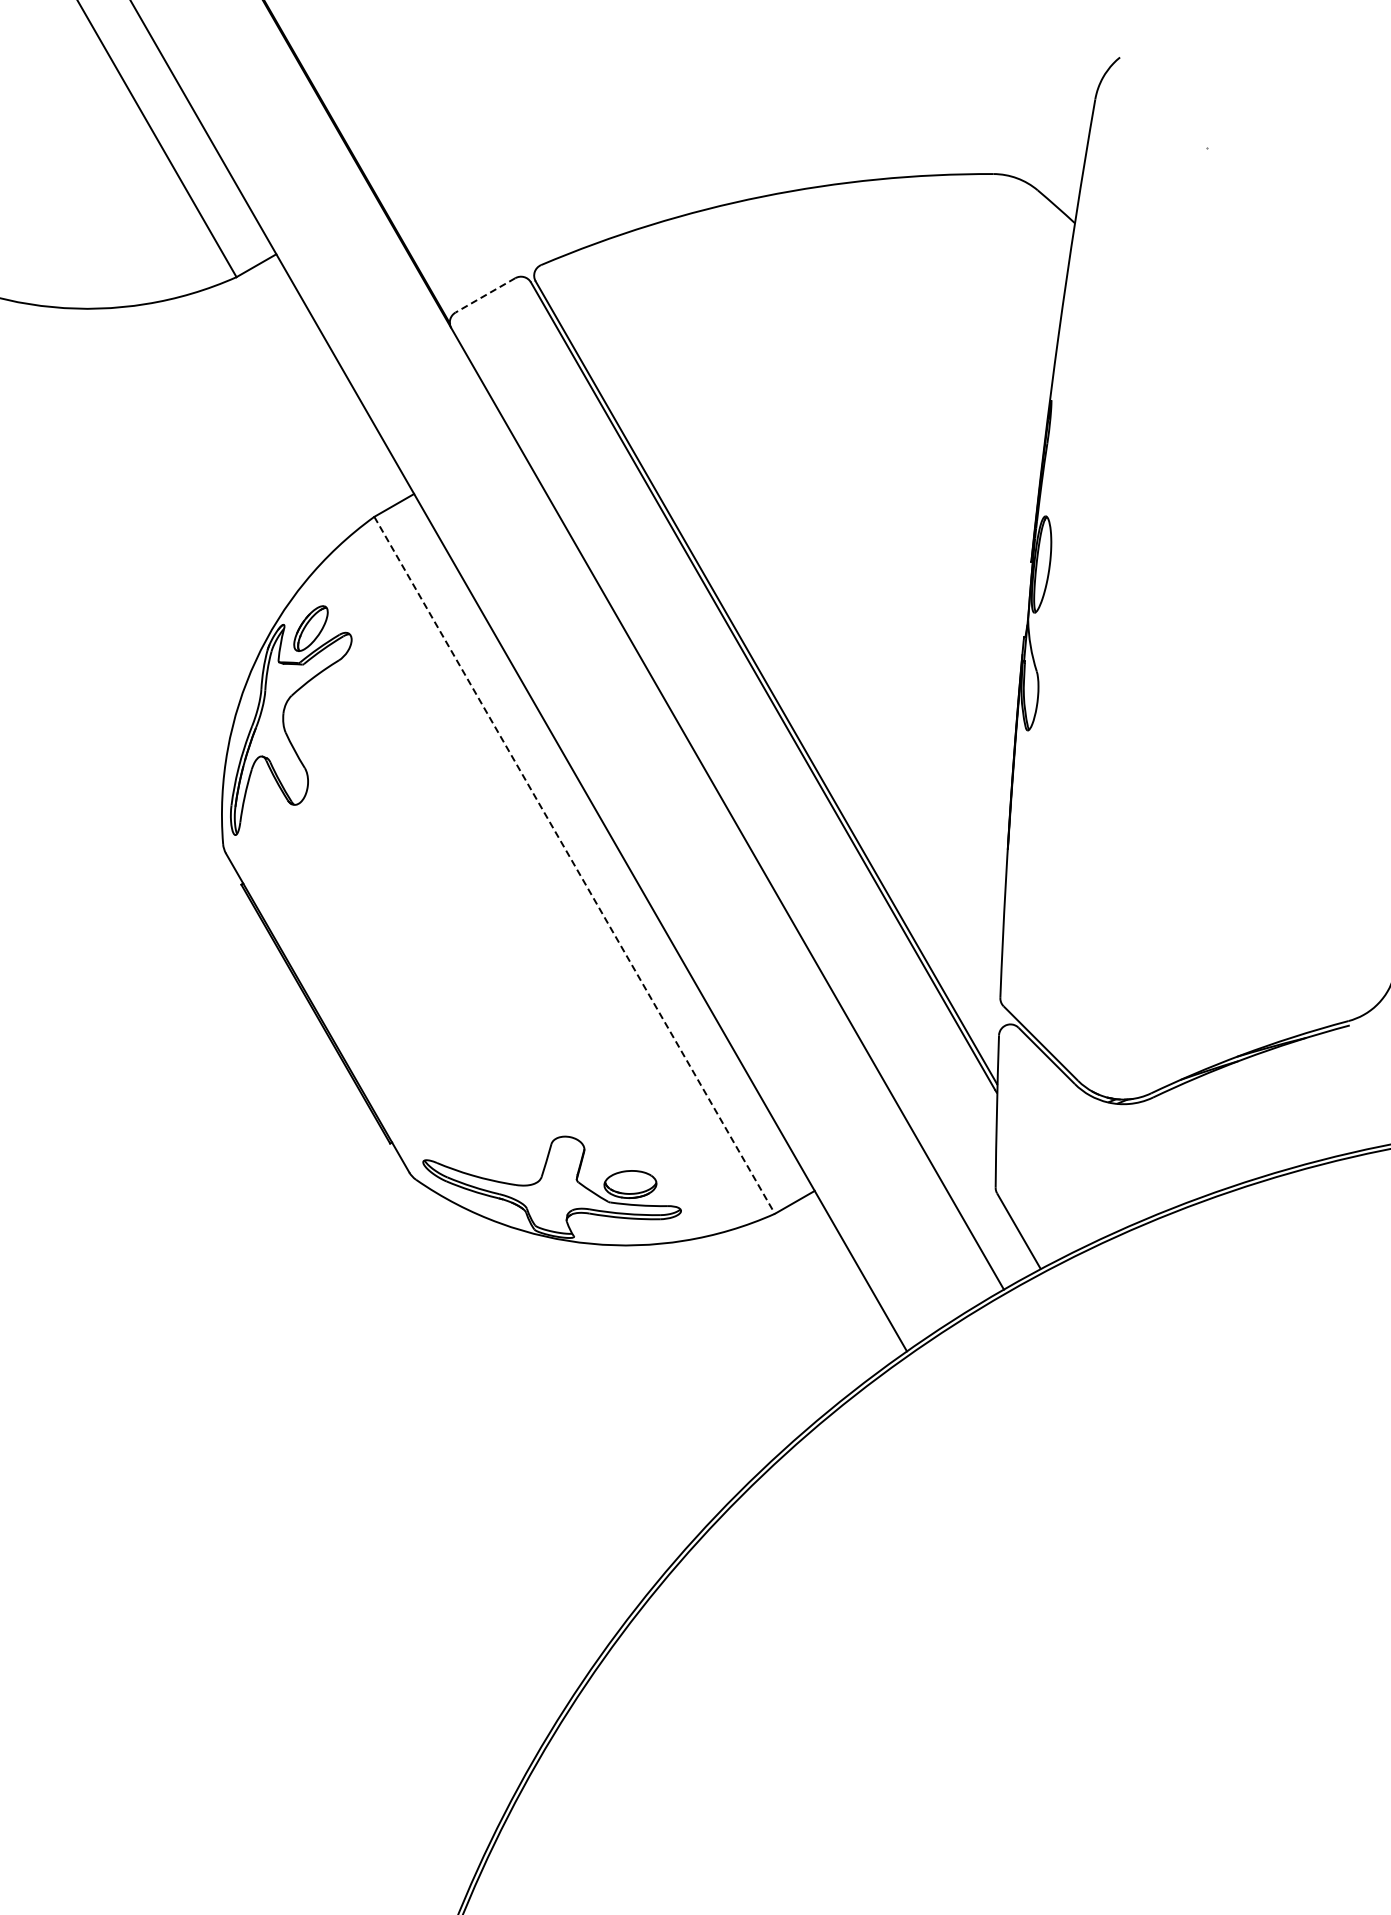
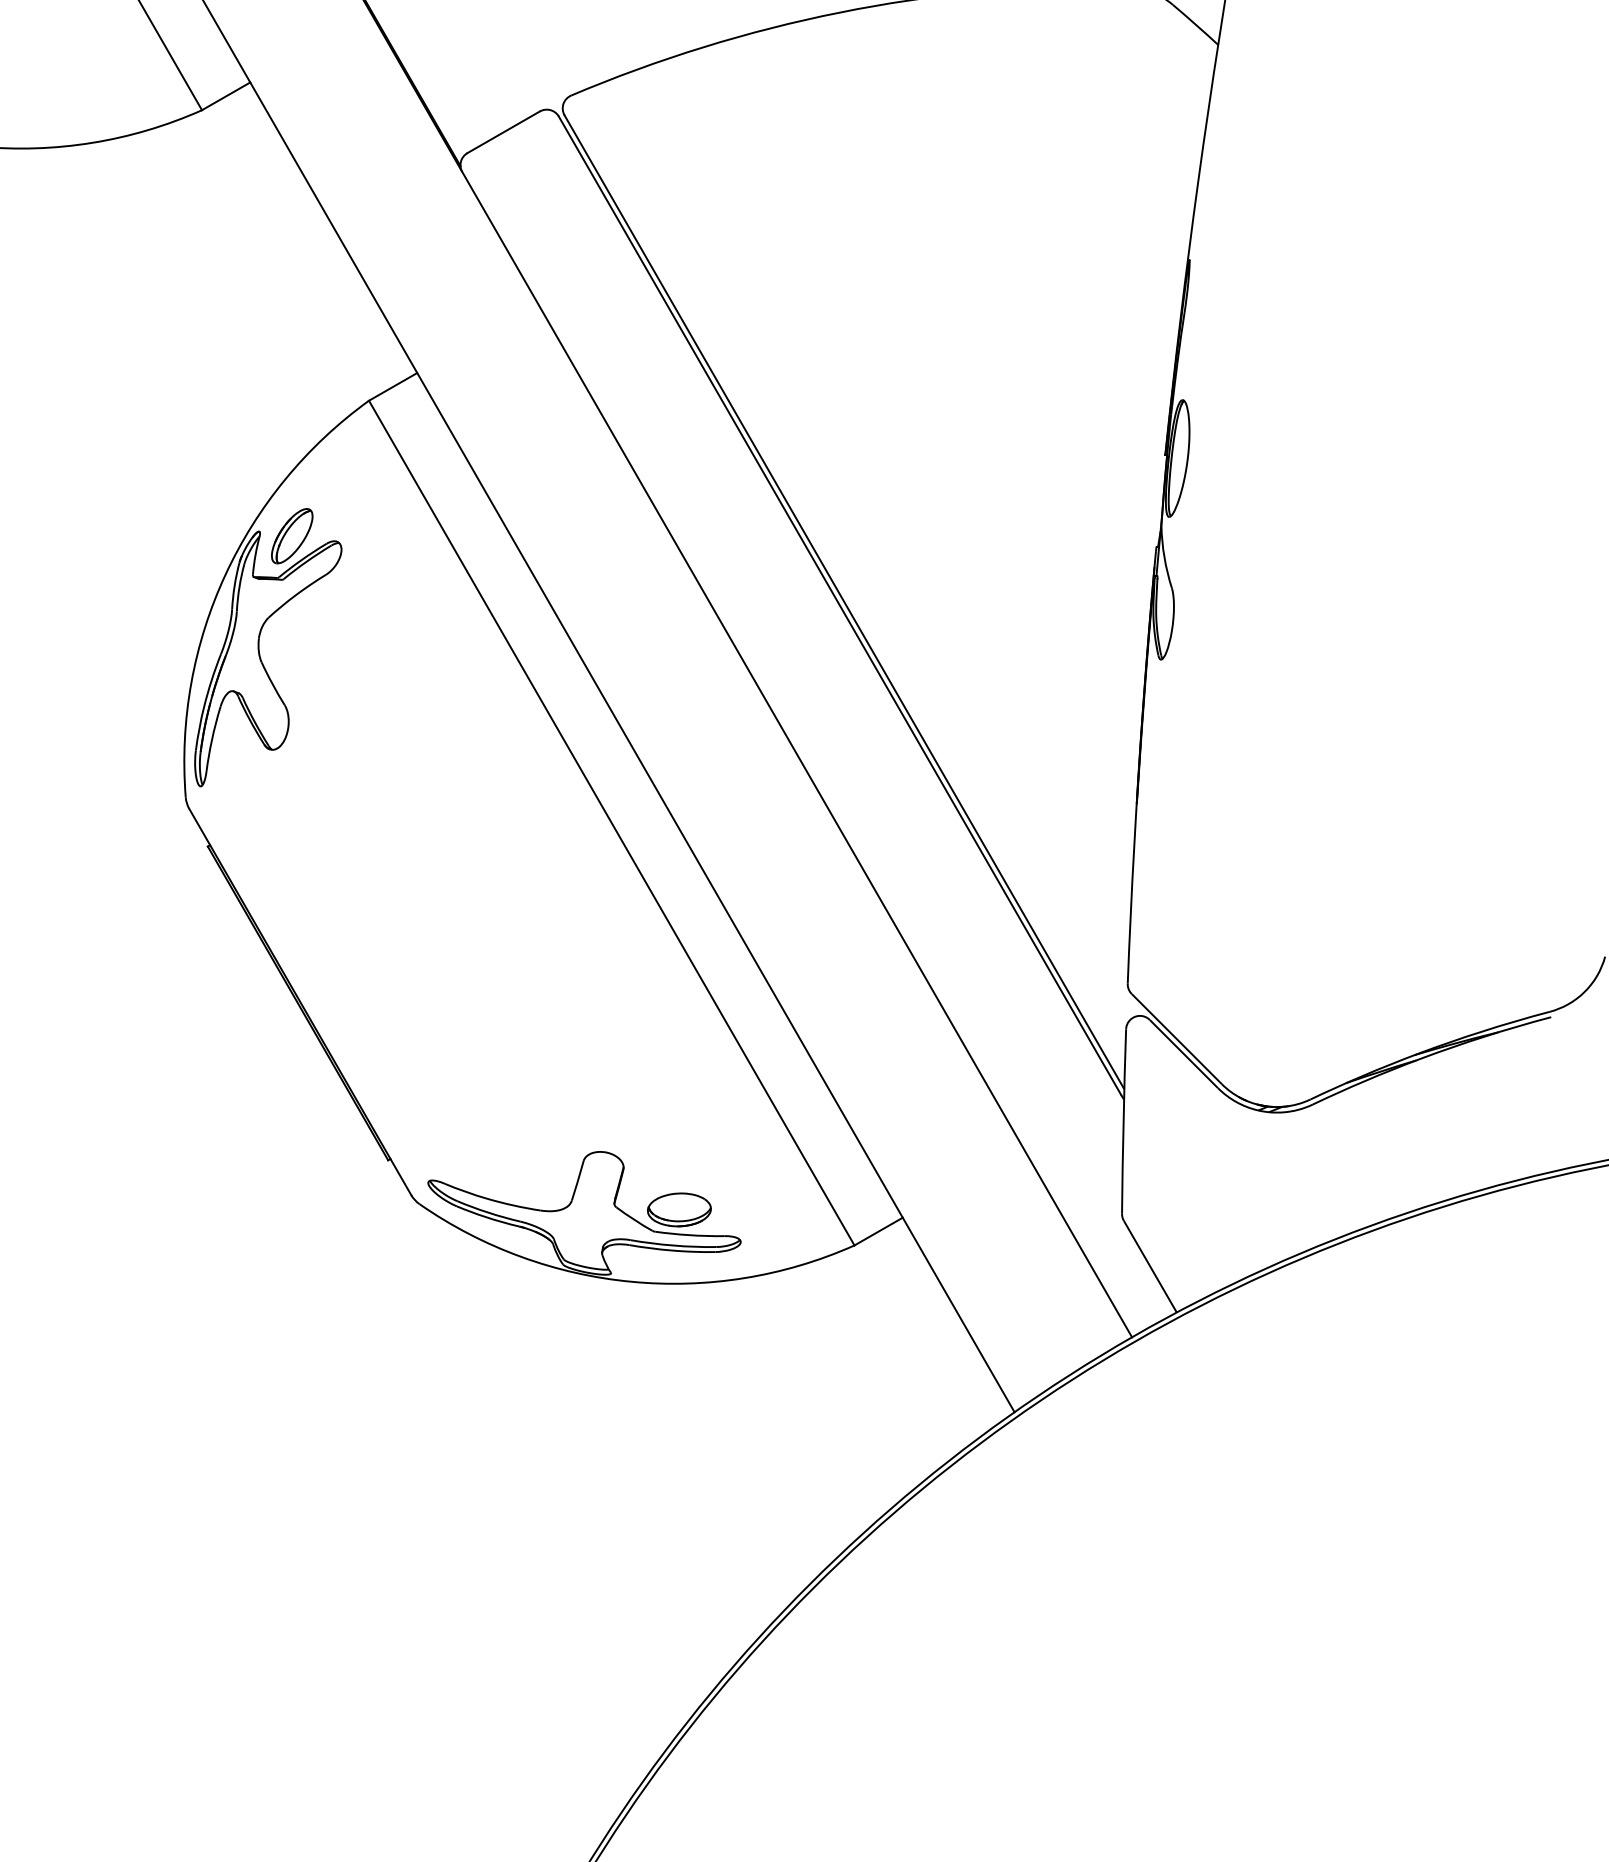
line: (485, 295) -> (503, 132), dashed -> solid
line: (574, 865) -> (611, 823), dashed -> solid

